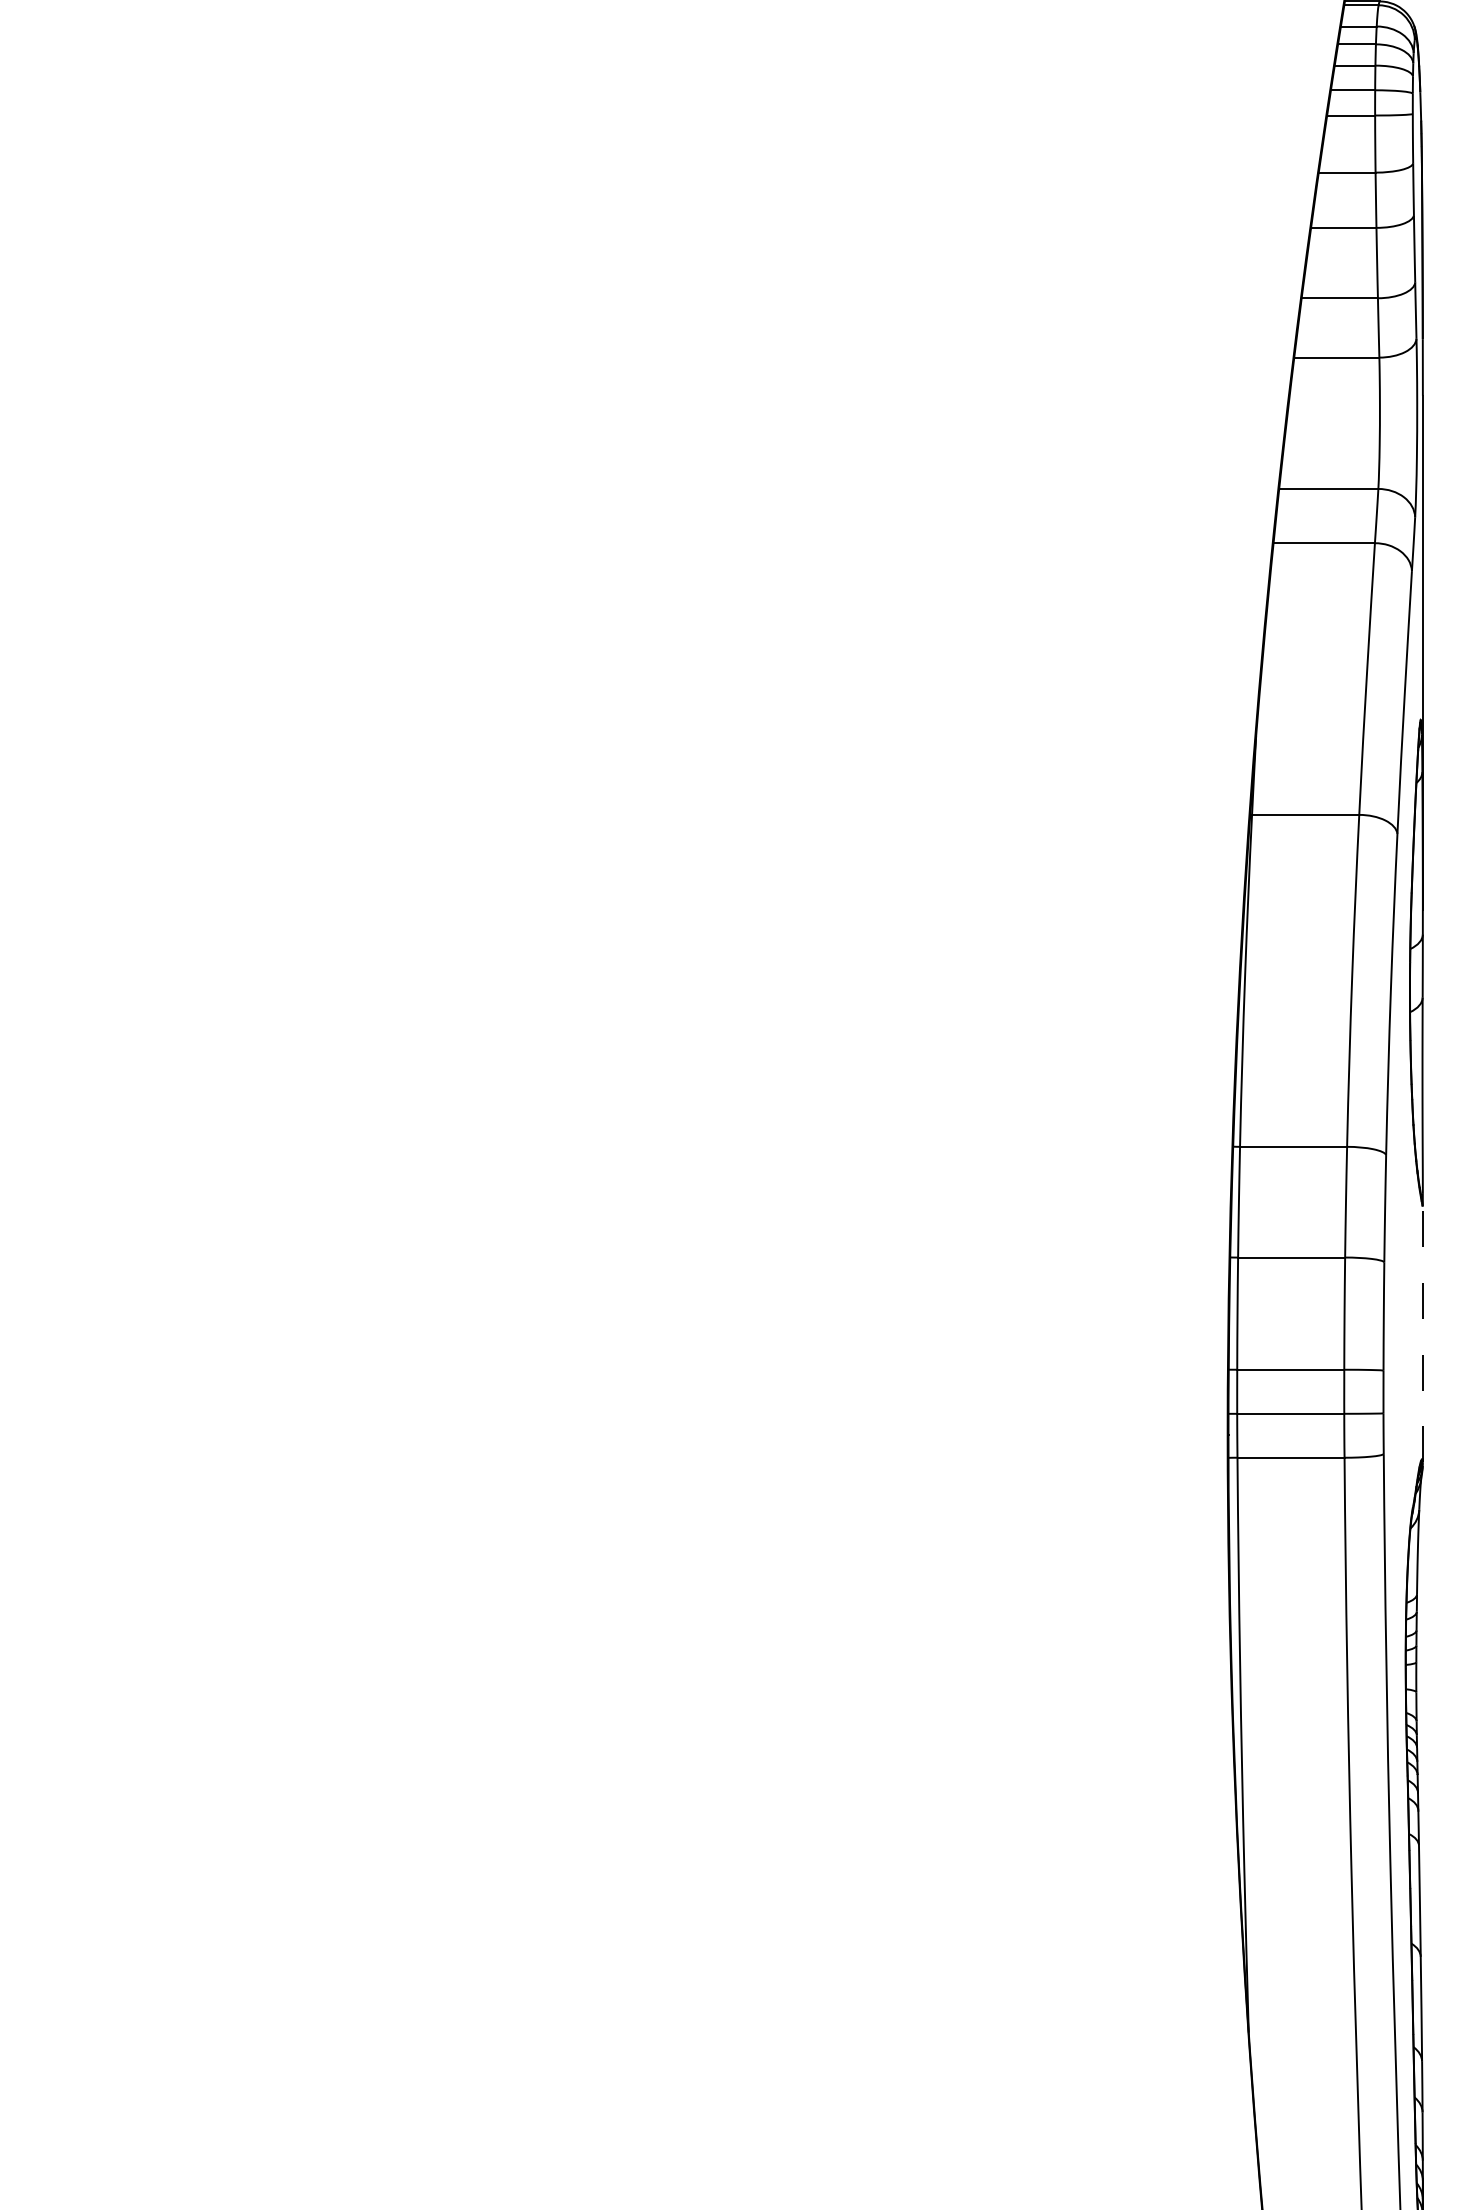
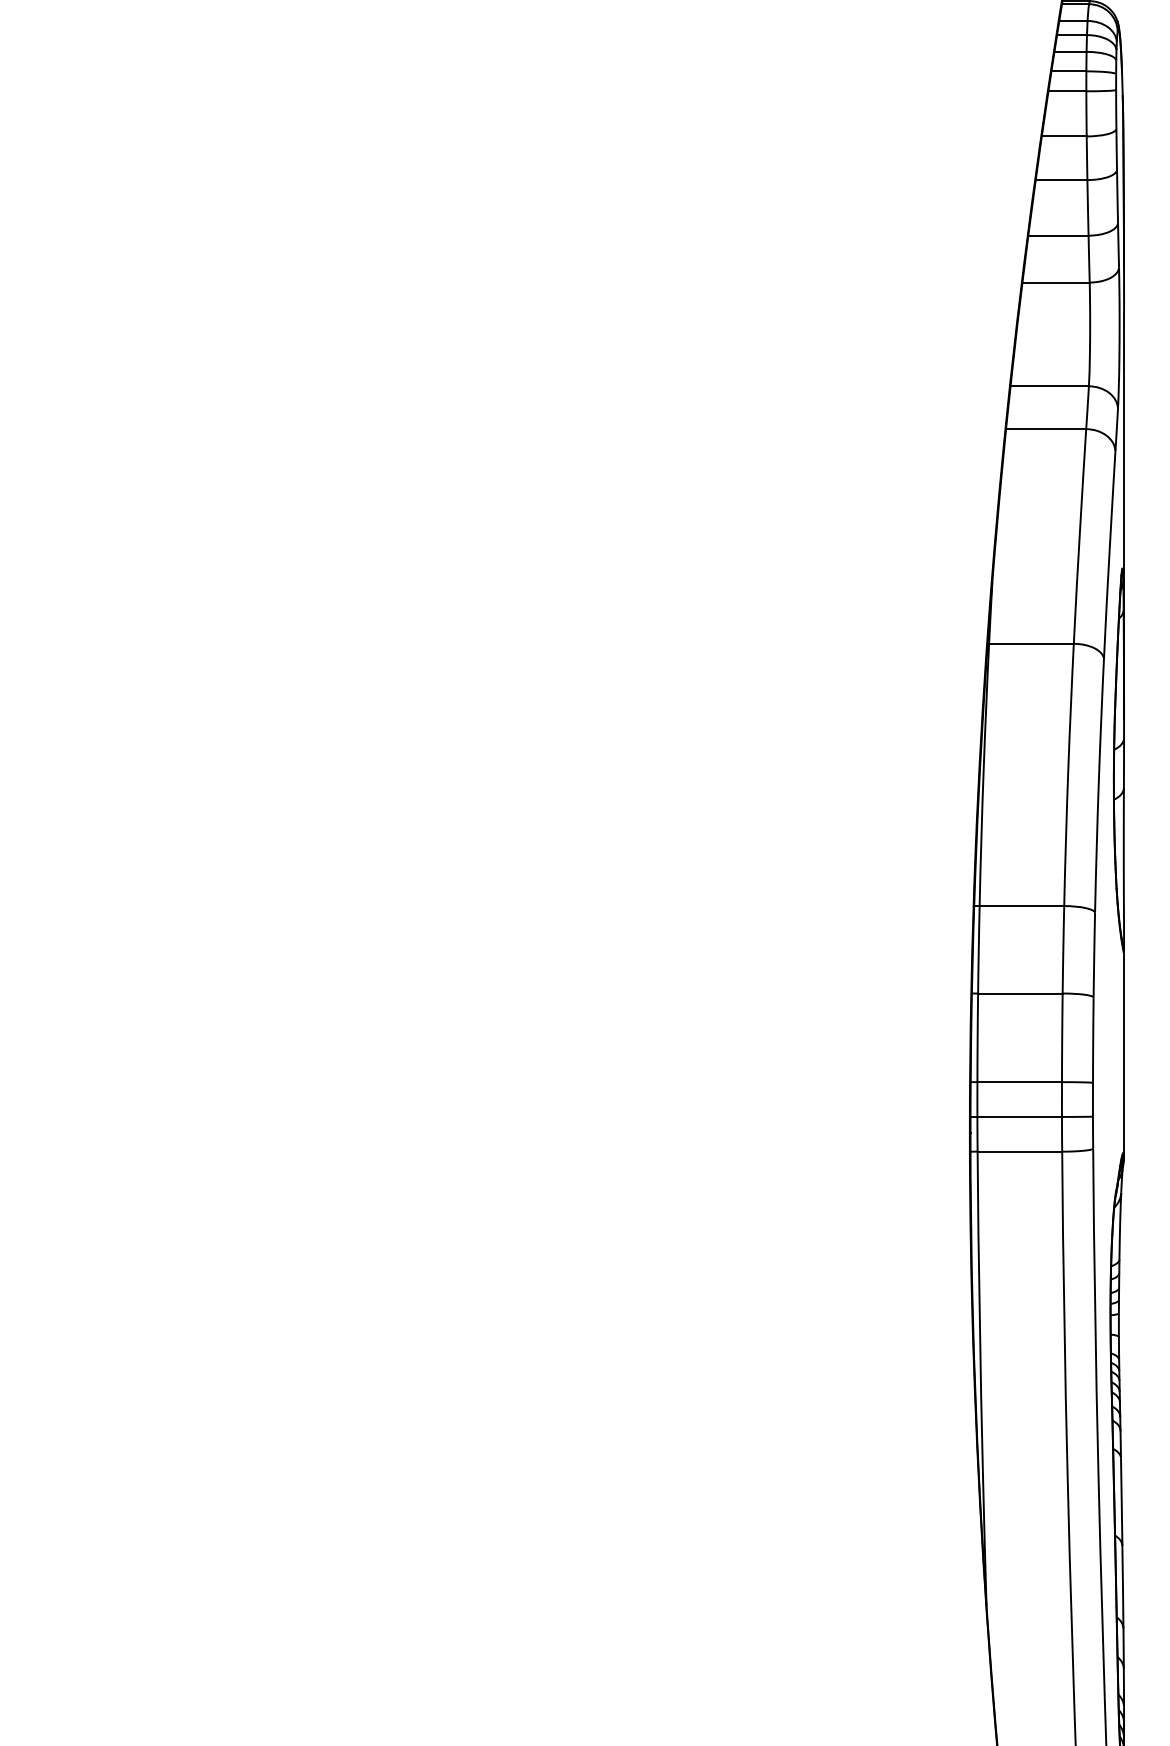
line: (1422, 1327) -> (1123, 1048), dashed -> solid

